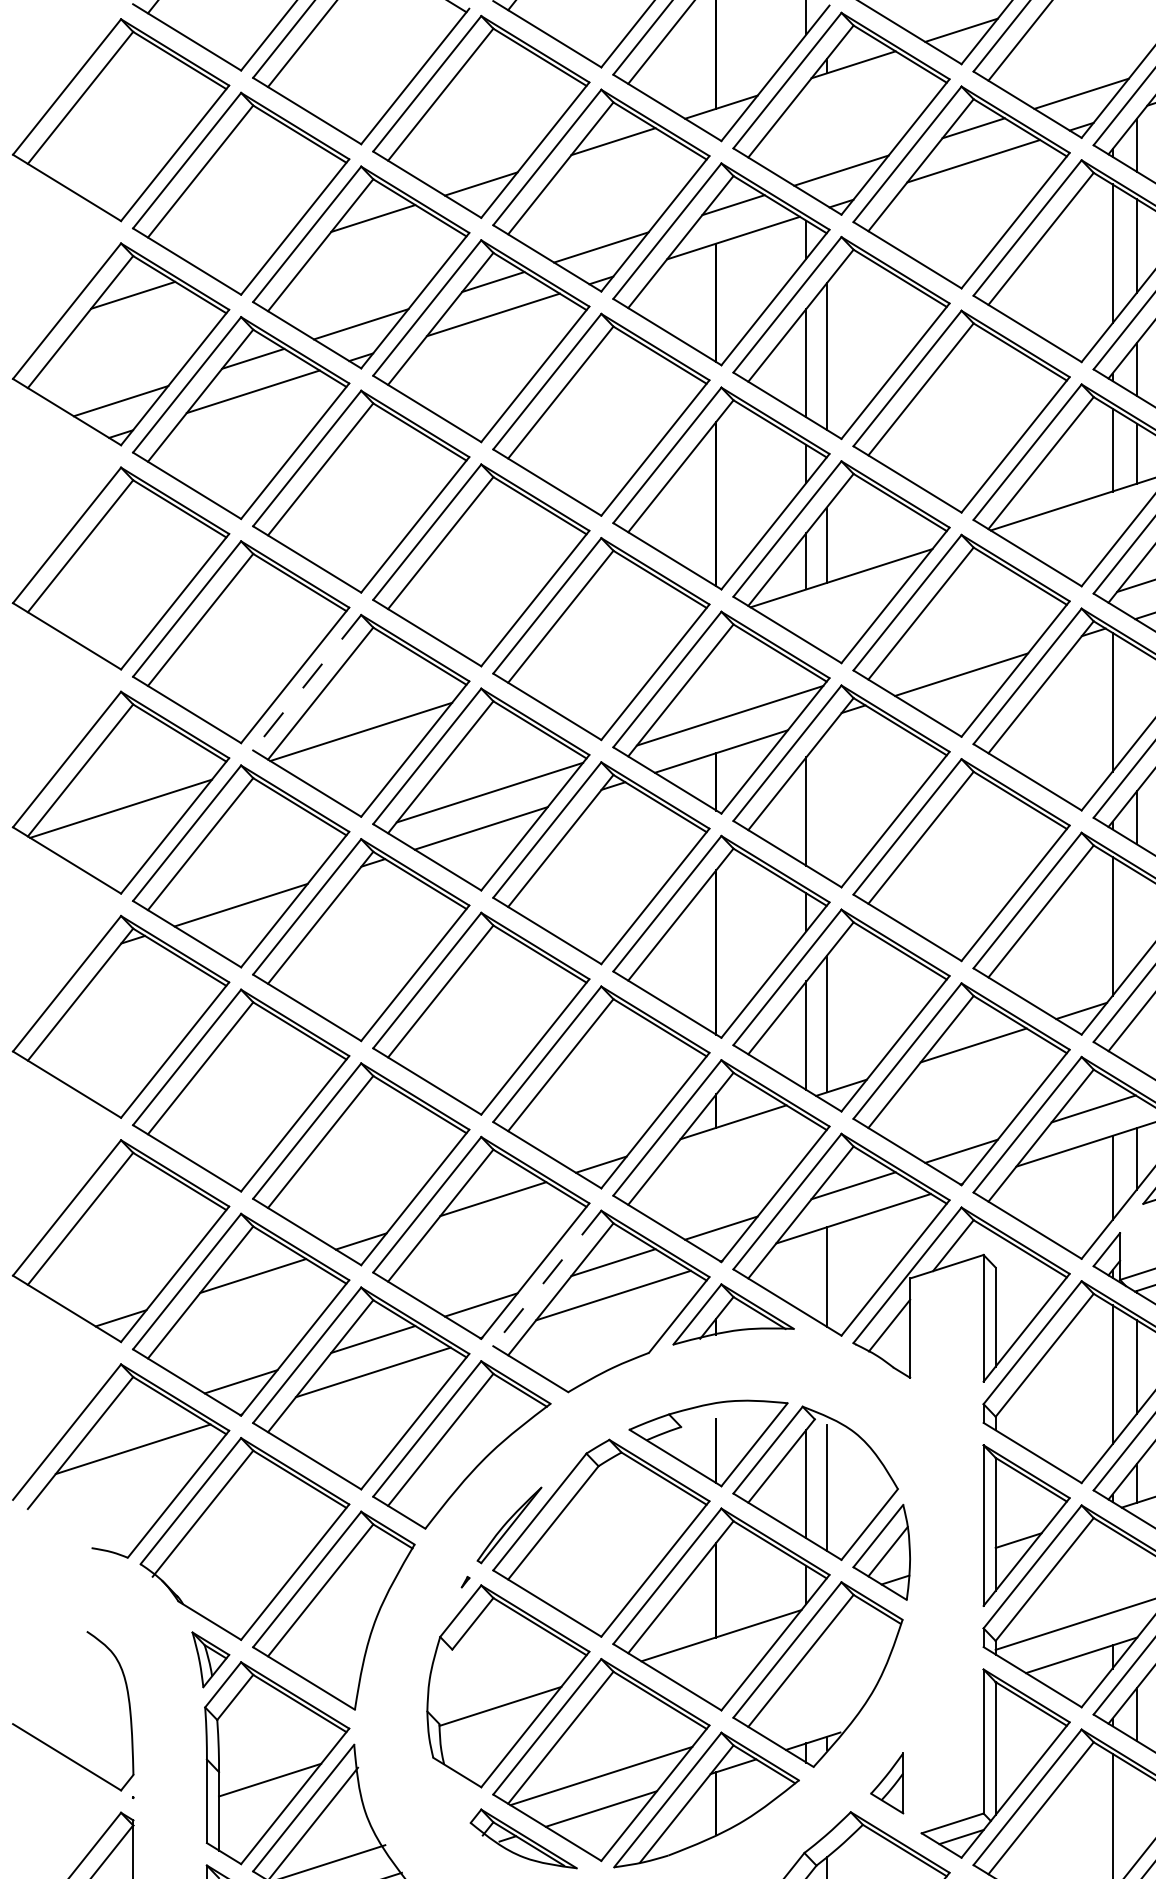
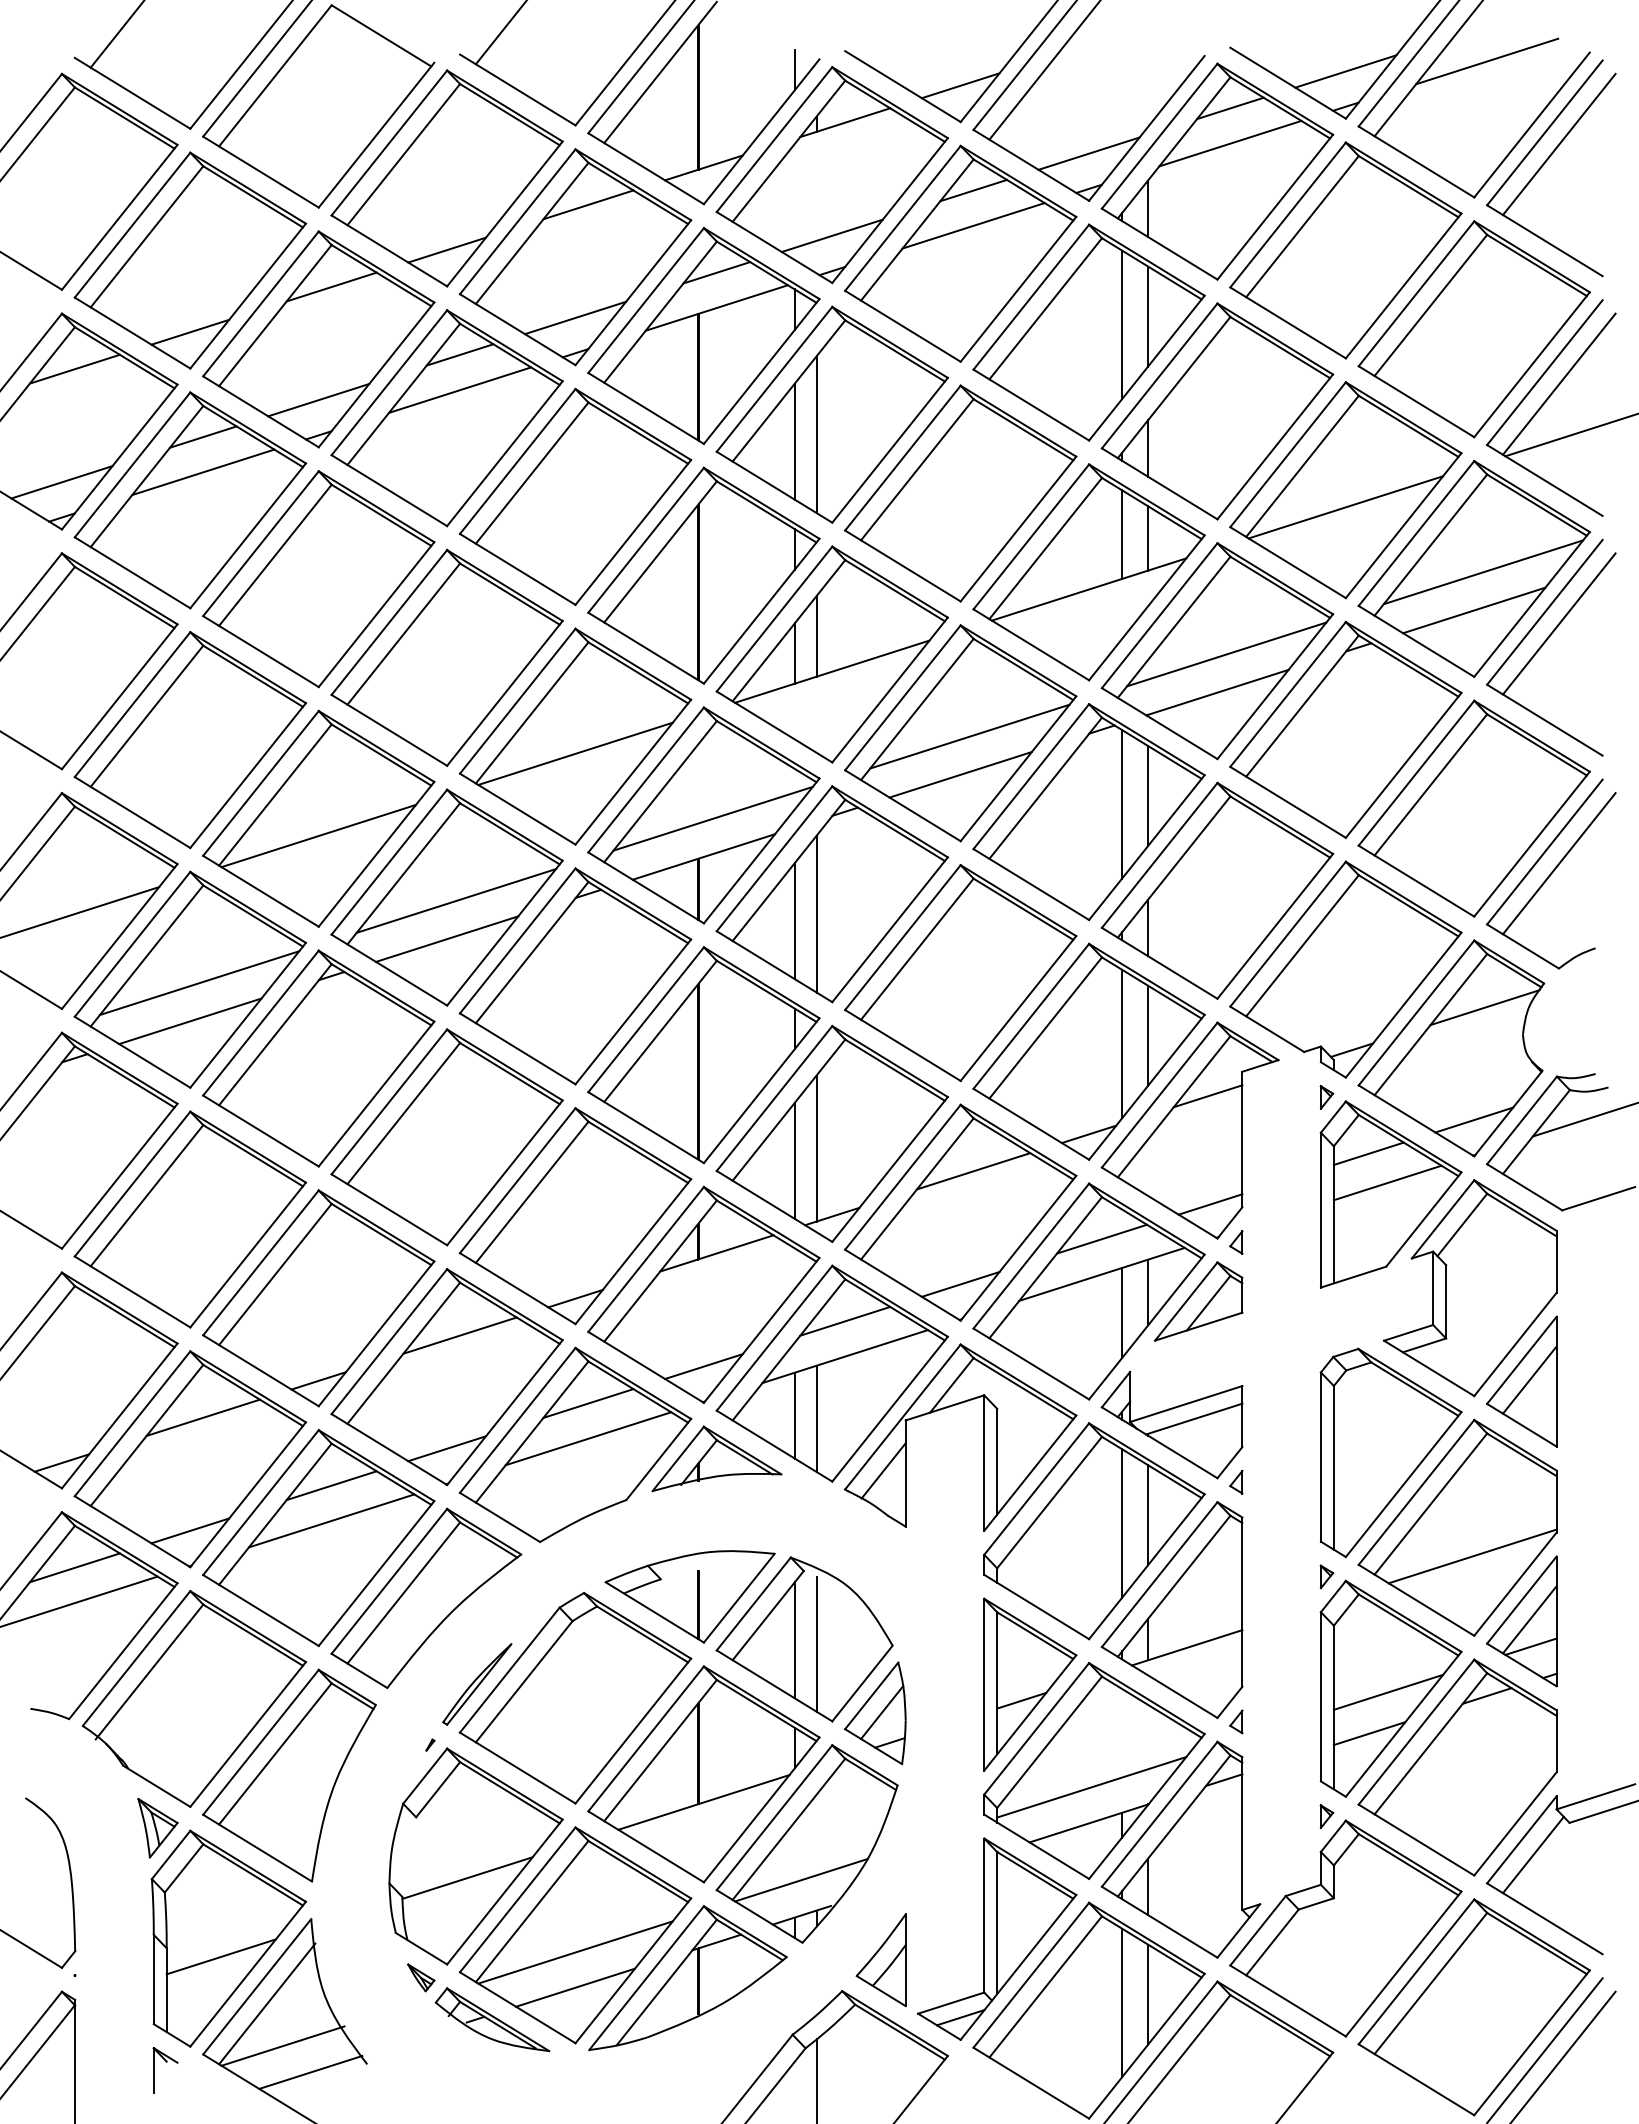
line: (241, 260) -> (190, 331), added
line: (969, 638) -> (969, 736), added
line: (601, 654) -> (575, 753), added
line: (306, 682) -> (260, 783), dashed -> solid
line: (1137, 694) -> (1148, 795), added
line: (826, 804) -> (816, 913), added
line: (249, 869) -> (199, 983), added
line: (1137, 918) -> (1148, 1035), added
line: (806, 1273) -> (794, 1415), added
line: (547, 1278) -> (517, 1420), dashed -> solid
line: (132, 1416) -> (74, 1567), added
line: (812, 1708) -> (801, 1880), added
part: (886, 1783) -> (880, 1960), size x1.43
part: (457, 1799) -> (421, 1977), added
line: (1137, 1815) -> (1148, 1994), added

